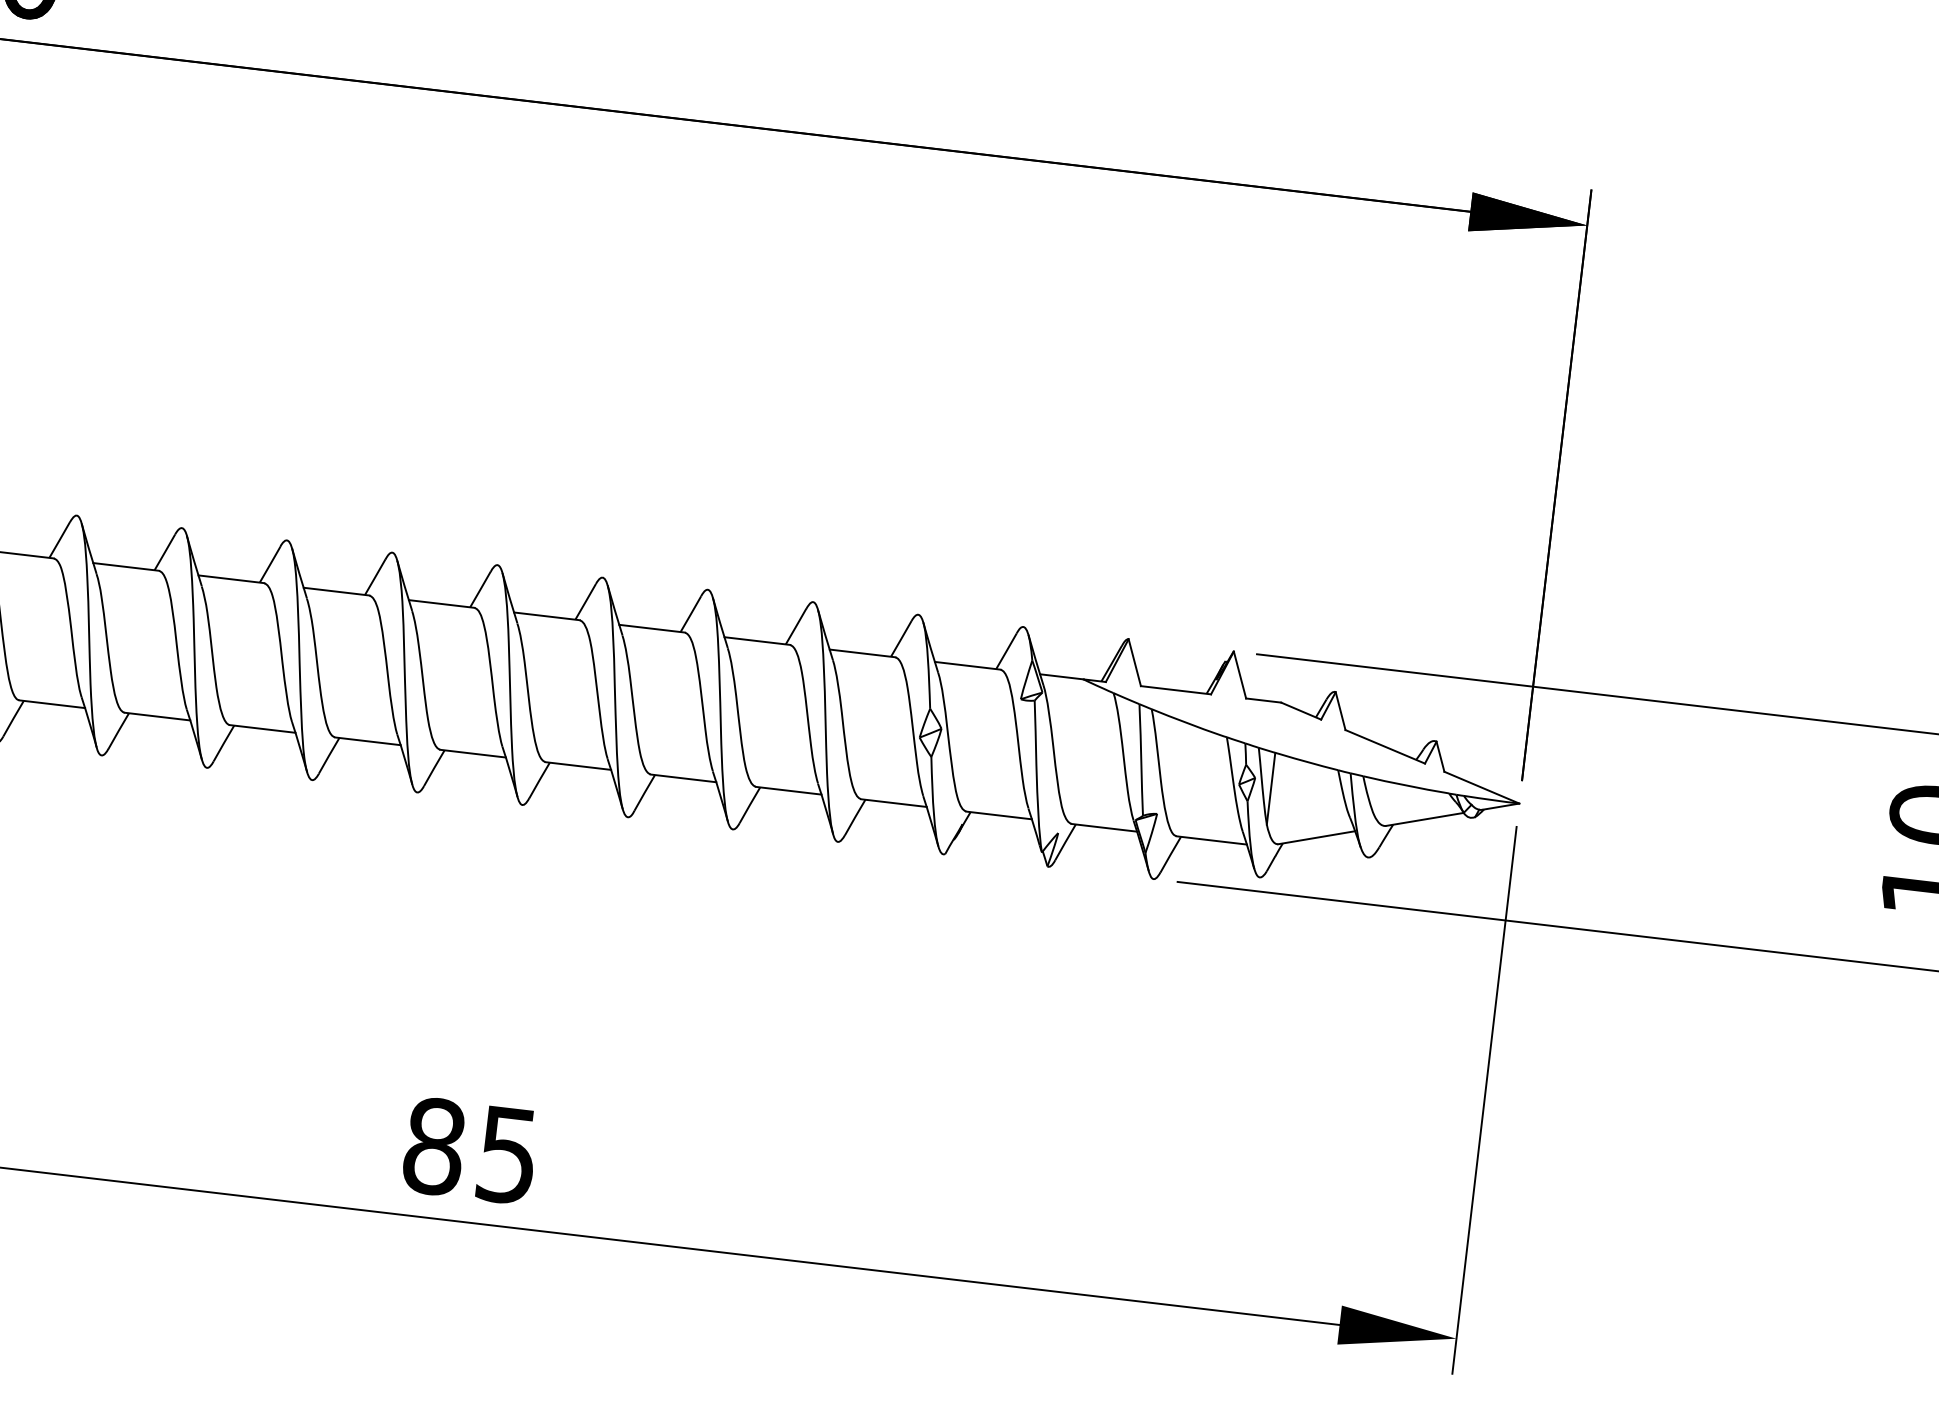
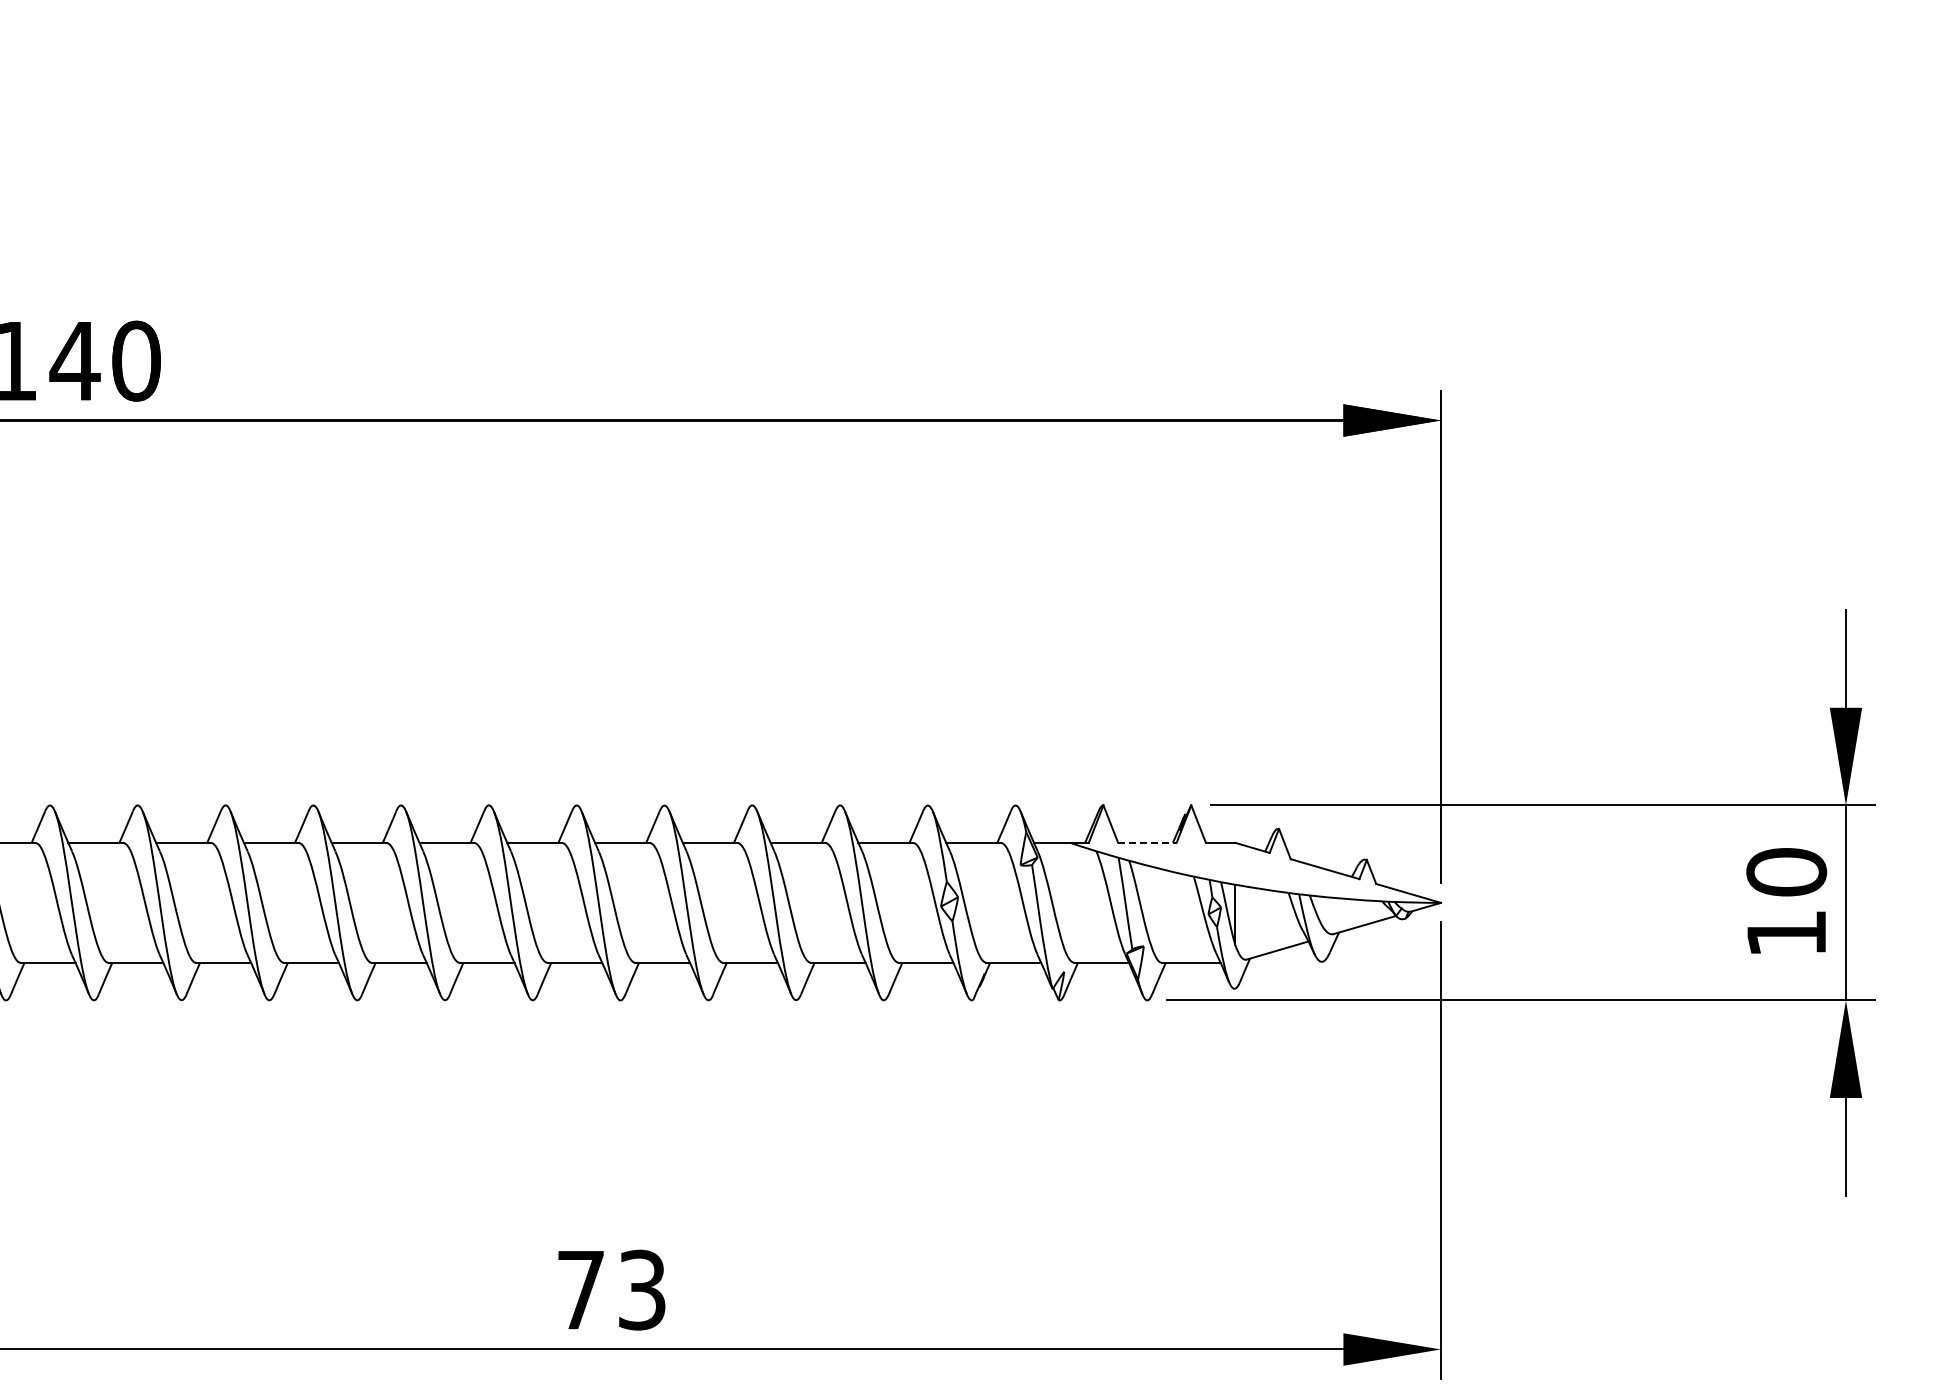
line: (1176, 689) -> (1147, 842), solid -> dashed
text: (470, 1150) -> (611, 1289), 85 -> 73

